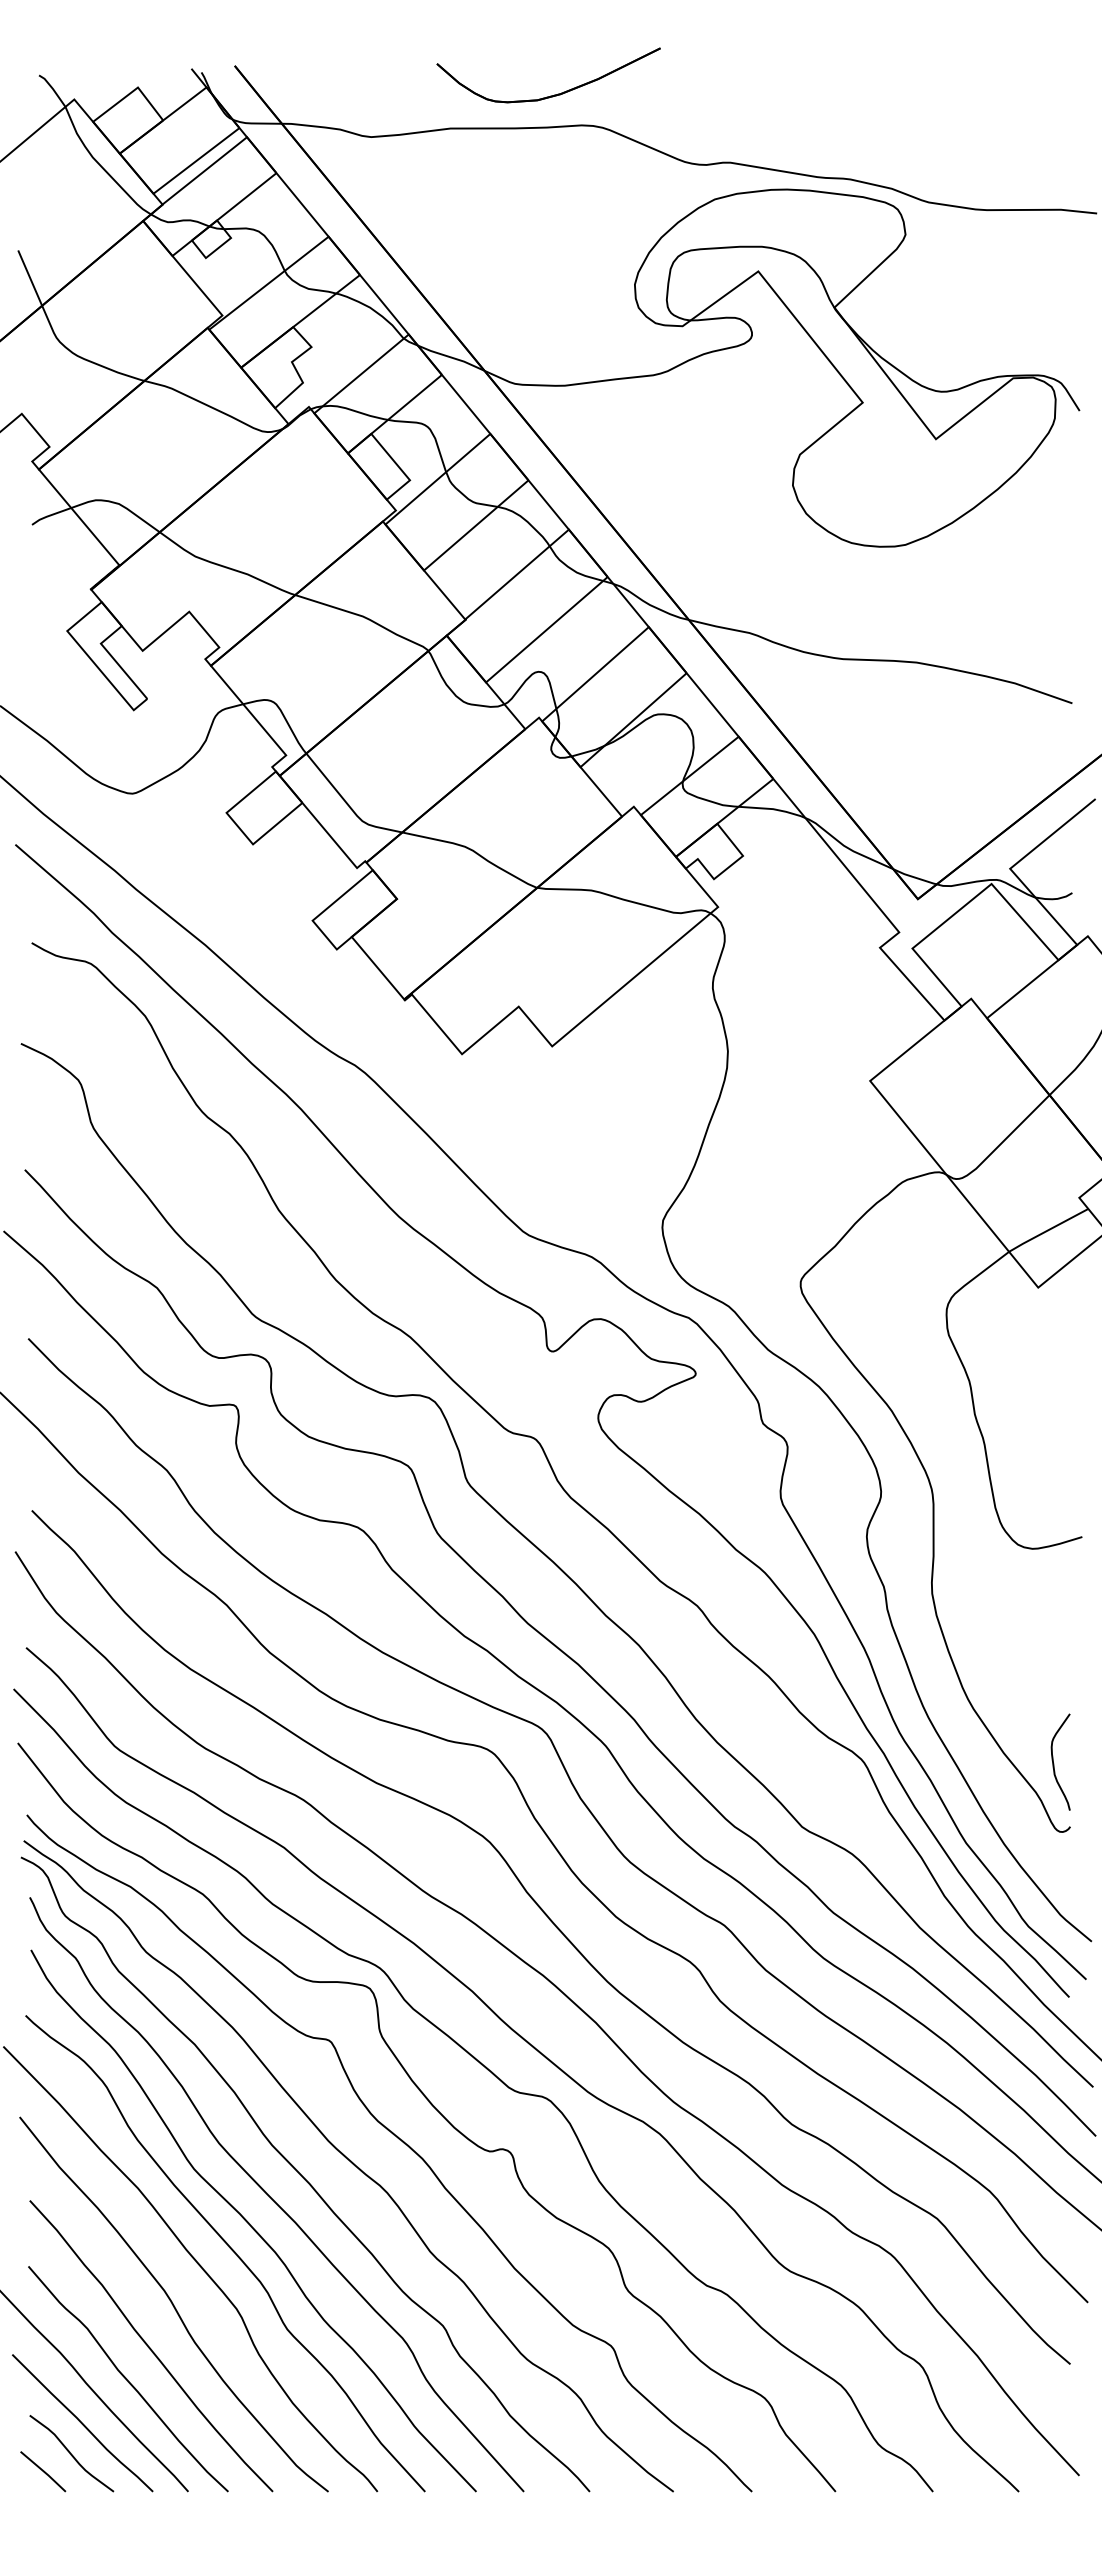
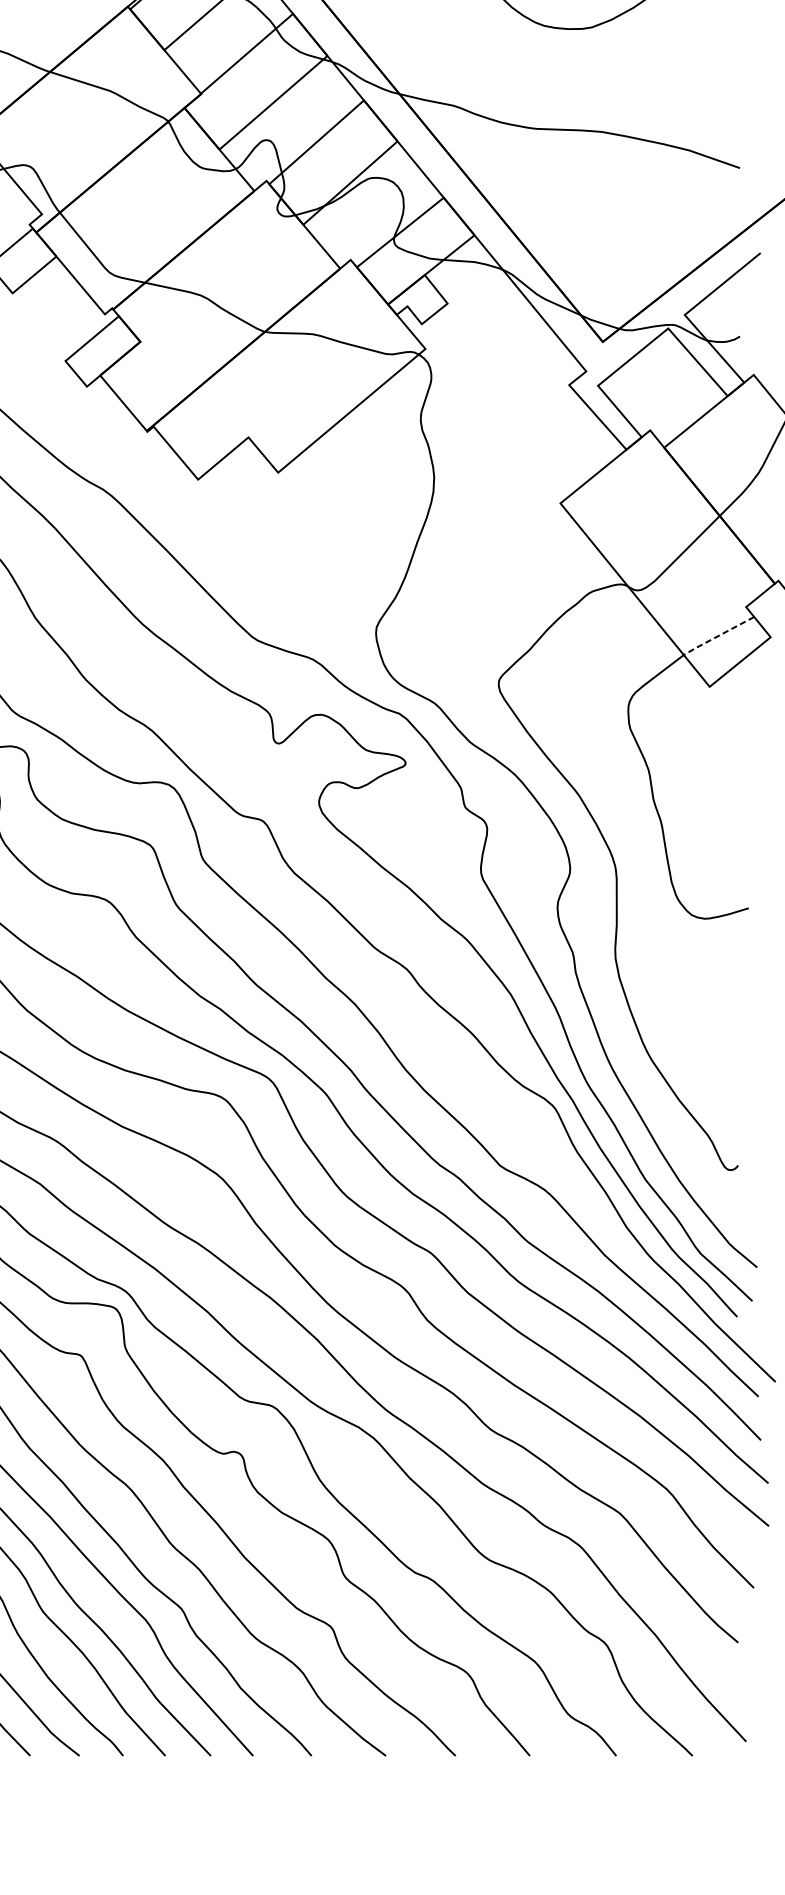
line: (1048, 1230) -> (718, 636), solid -> dashed
curve: (1054, 1763) -> (724, 1109), removed

